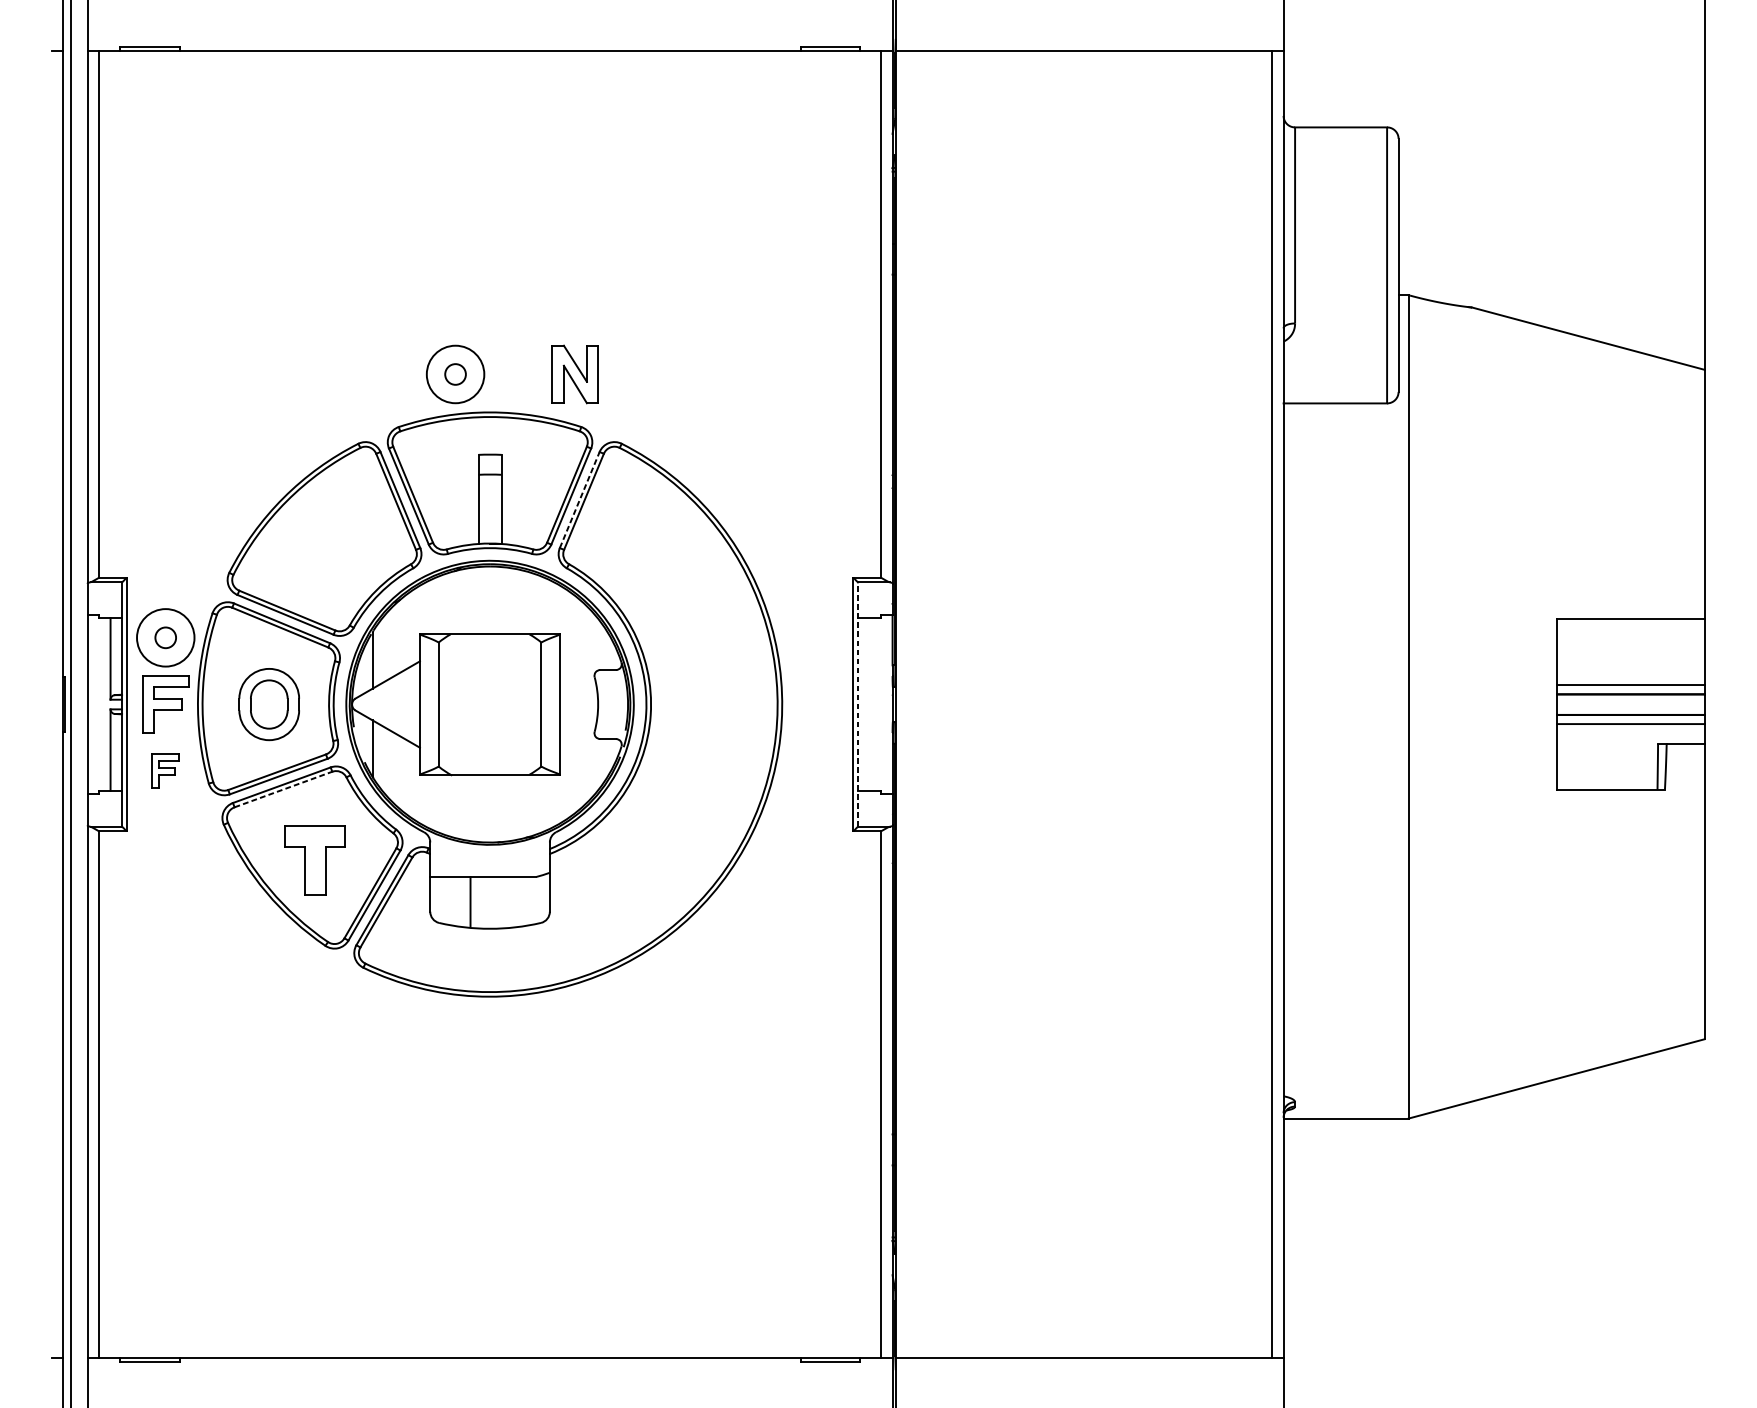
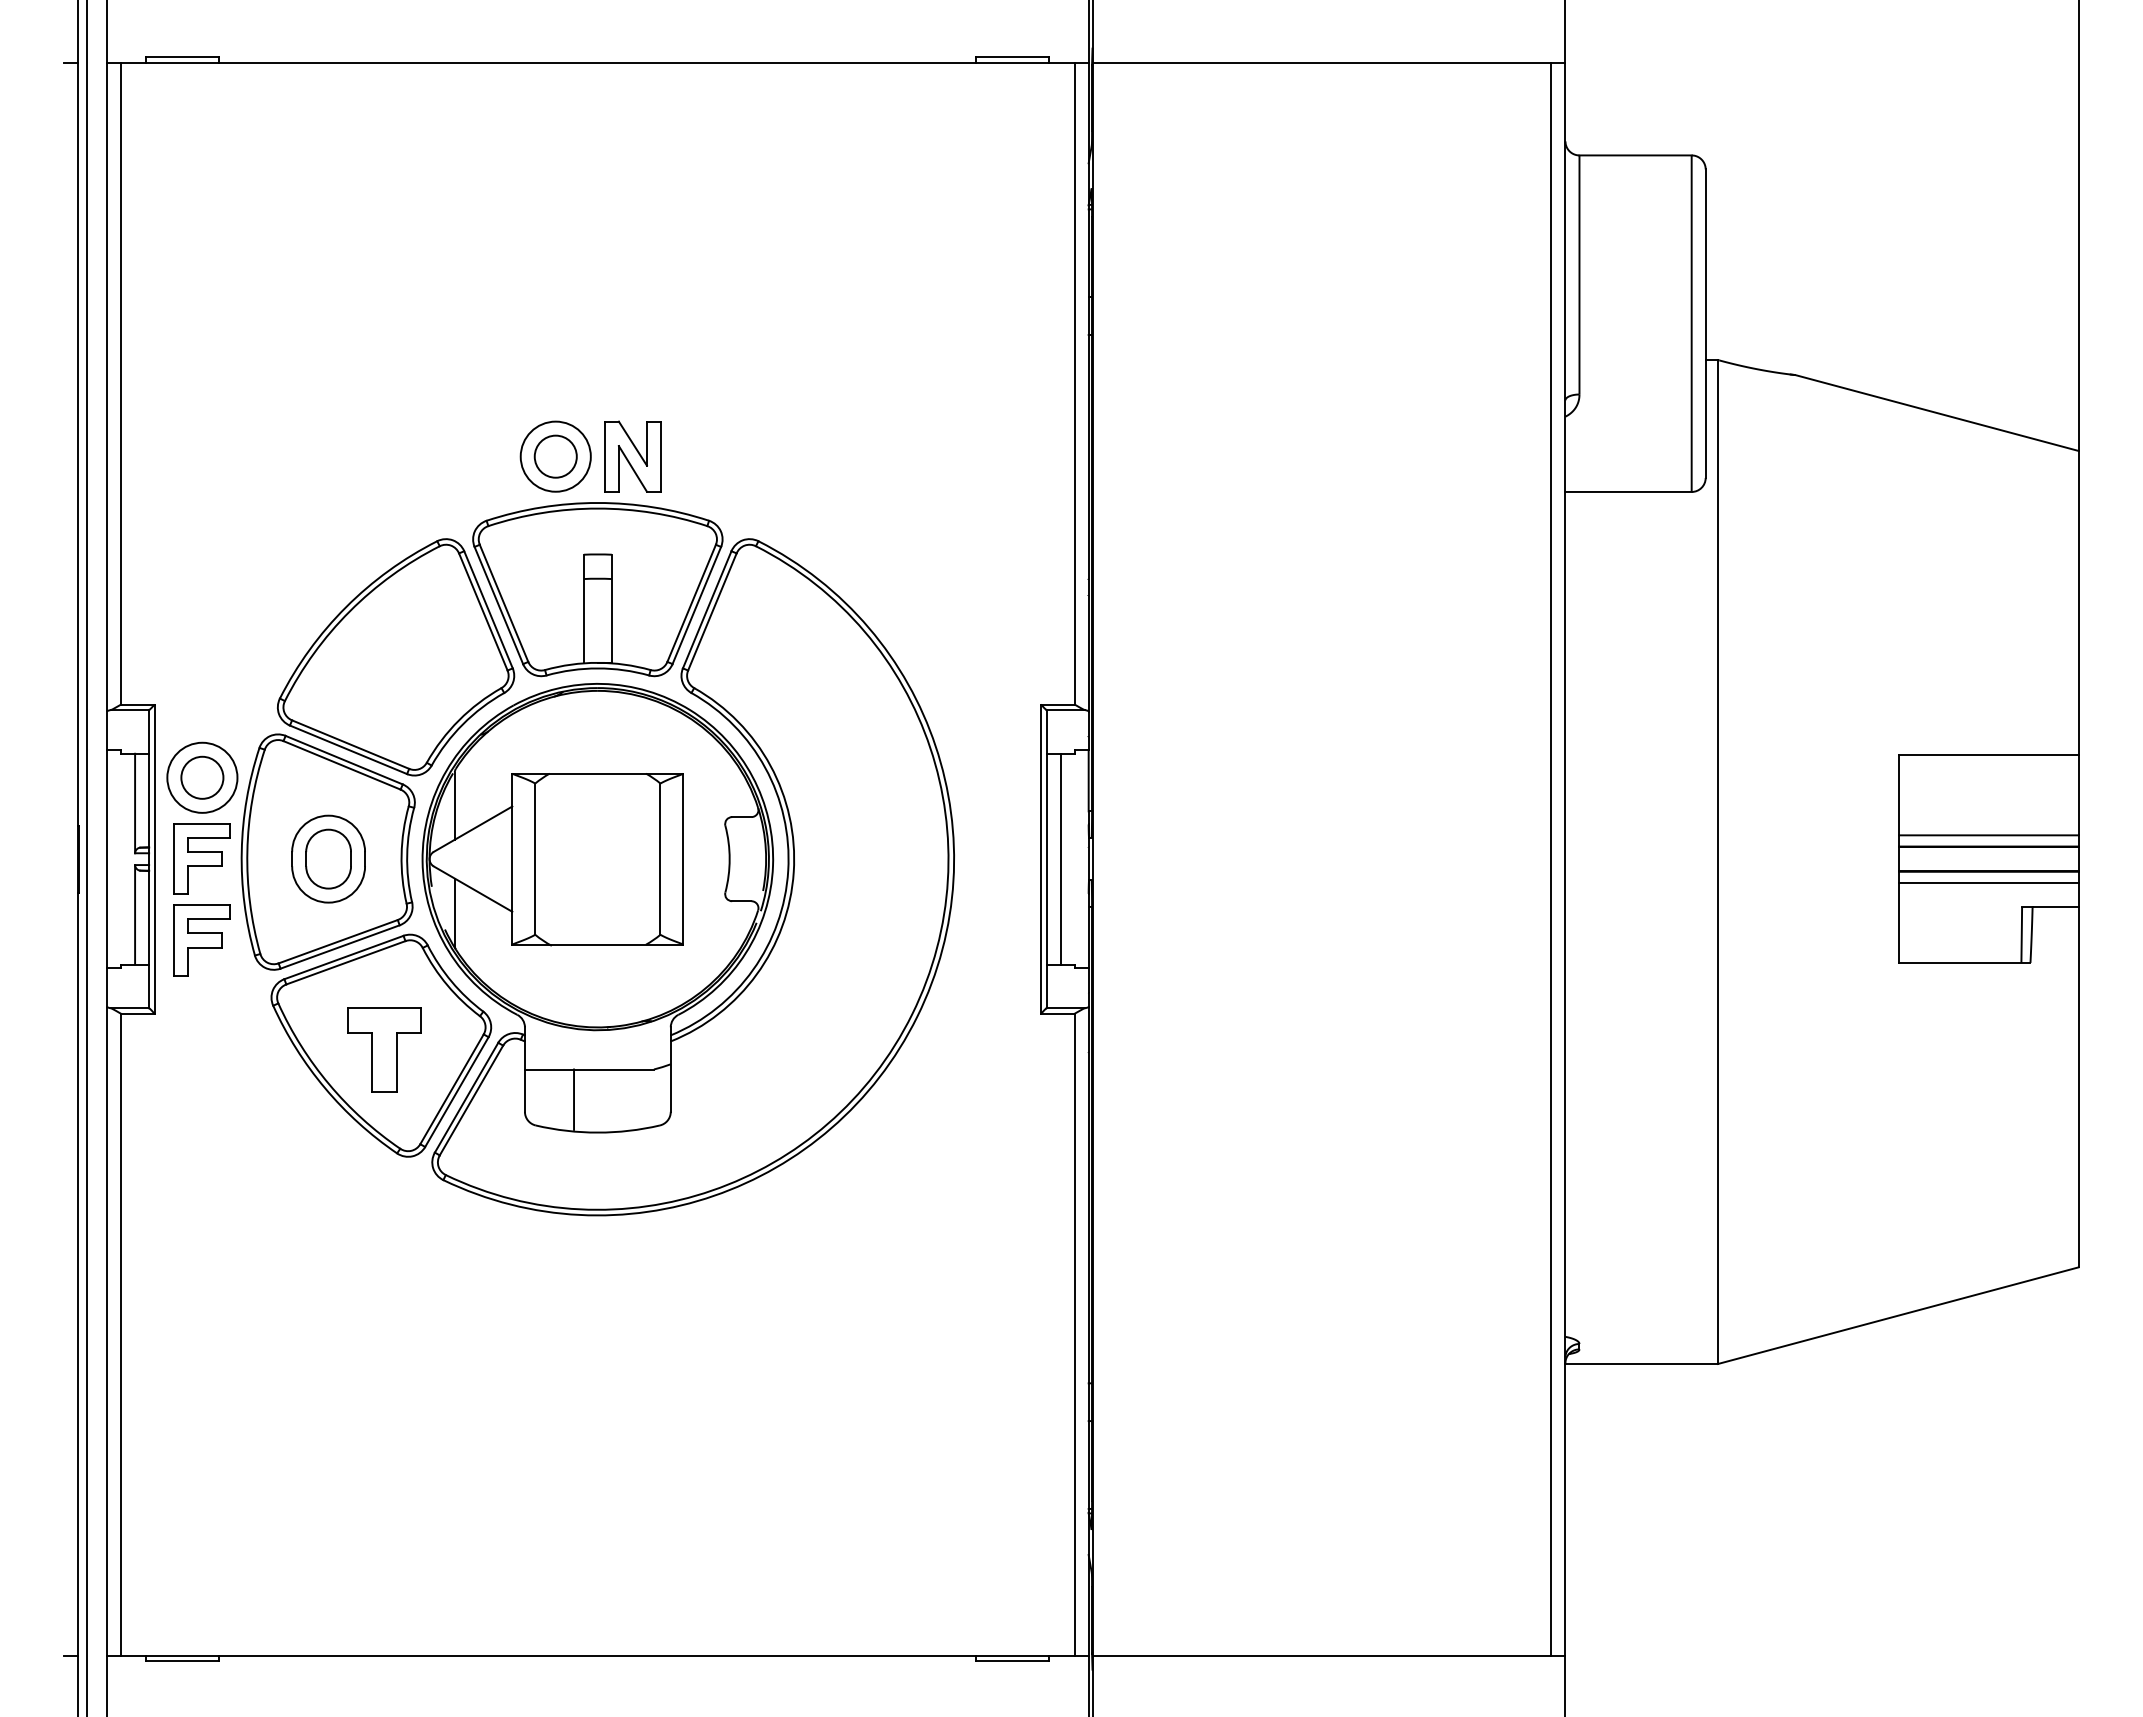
circle: (455, 374) -> (555, 456), size x1.67
part: (575, 374) -> (632, 456), moved
line: (579, 499) -> (707, 609), dashed -> solid
circle: (165, 637) -> (202, 777), size x1.67
line: (857, 704) -> (1046, 859), dashed -> solid
line: (869, 704) -> (1060, 858), added
part: (165, 771) -> (201, 940), size x1.67
line: (283, 789) -> (346, 962), dashed -> solid

